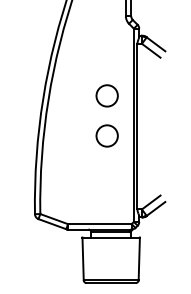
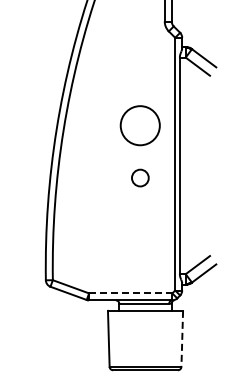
circle: (107, 95) -> (140, 125), size x1.4
circle: (107, 135) -> (140, 177), size x0.6
line: (99, 224) -> (130, 293), solid -> dashed
line: (139, 259) -> (182, 339), solid -> dashed

